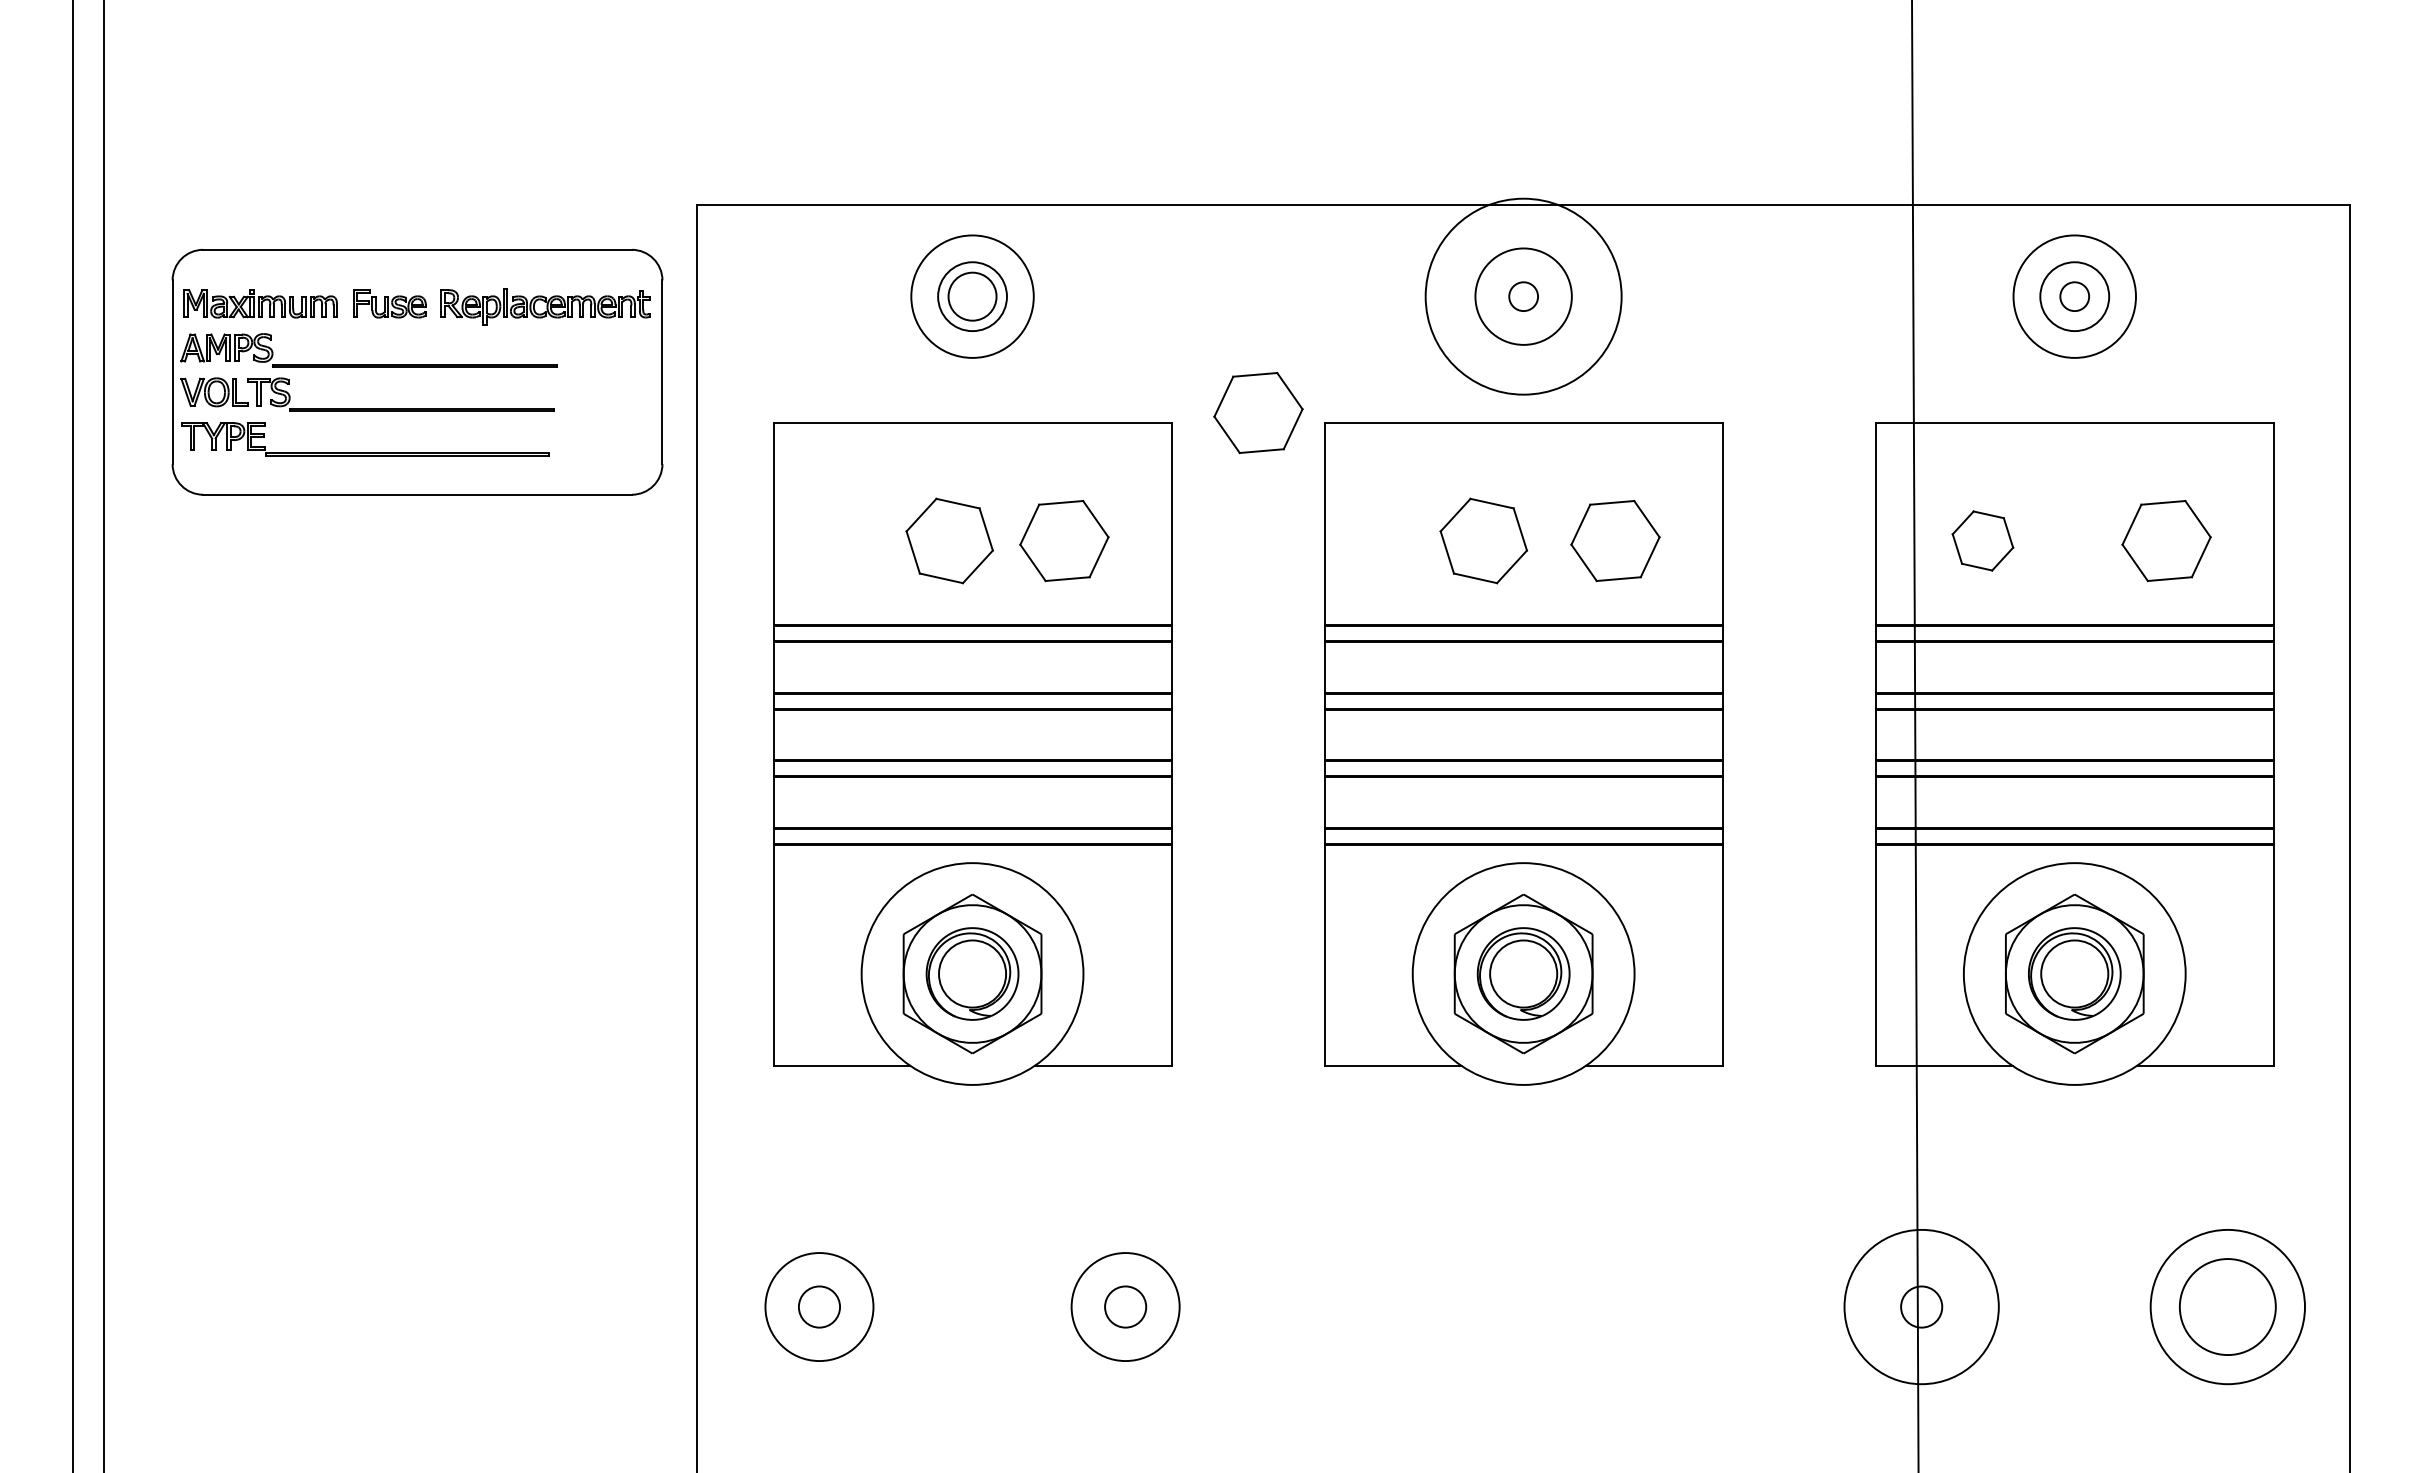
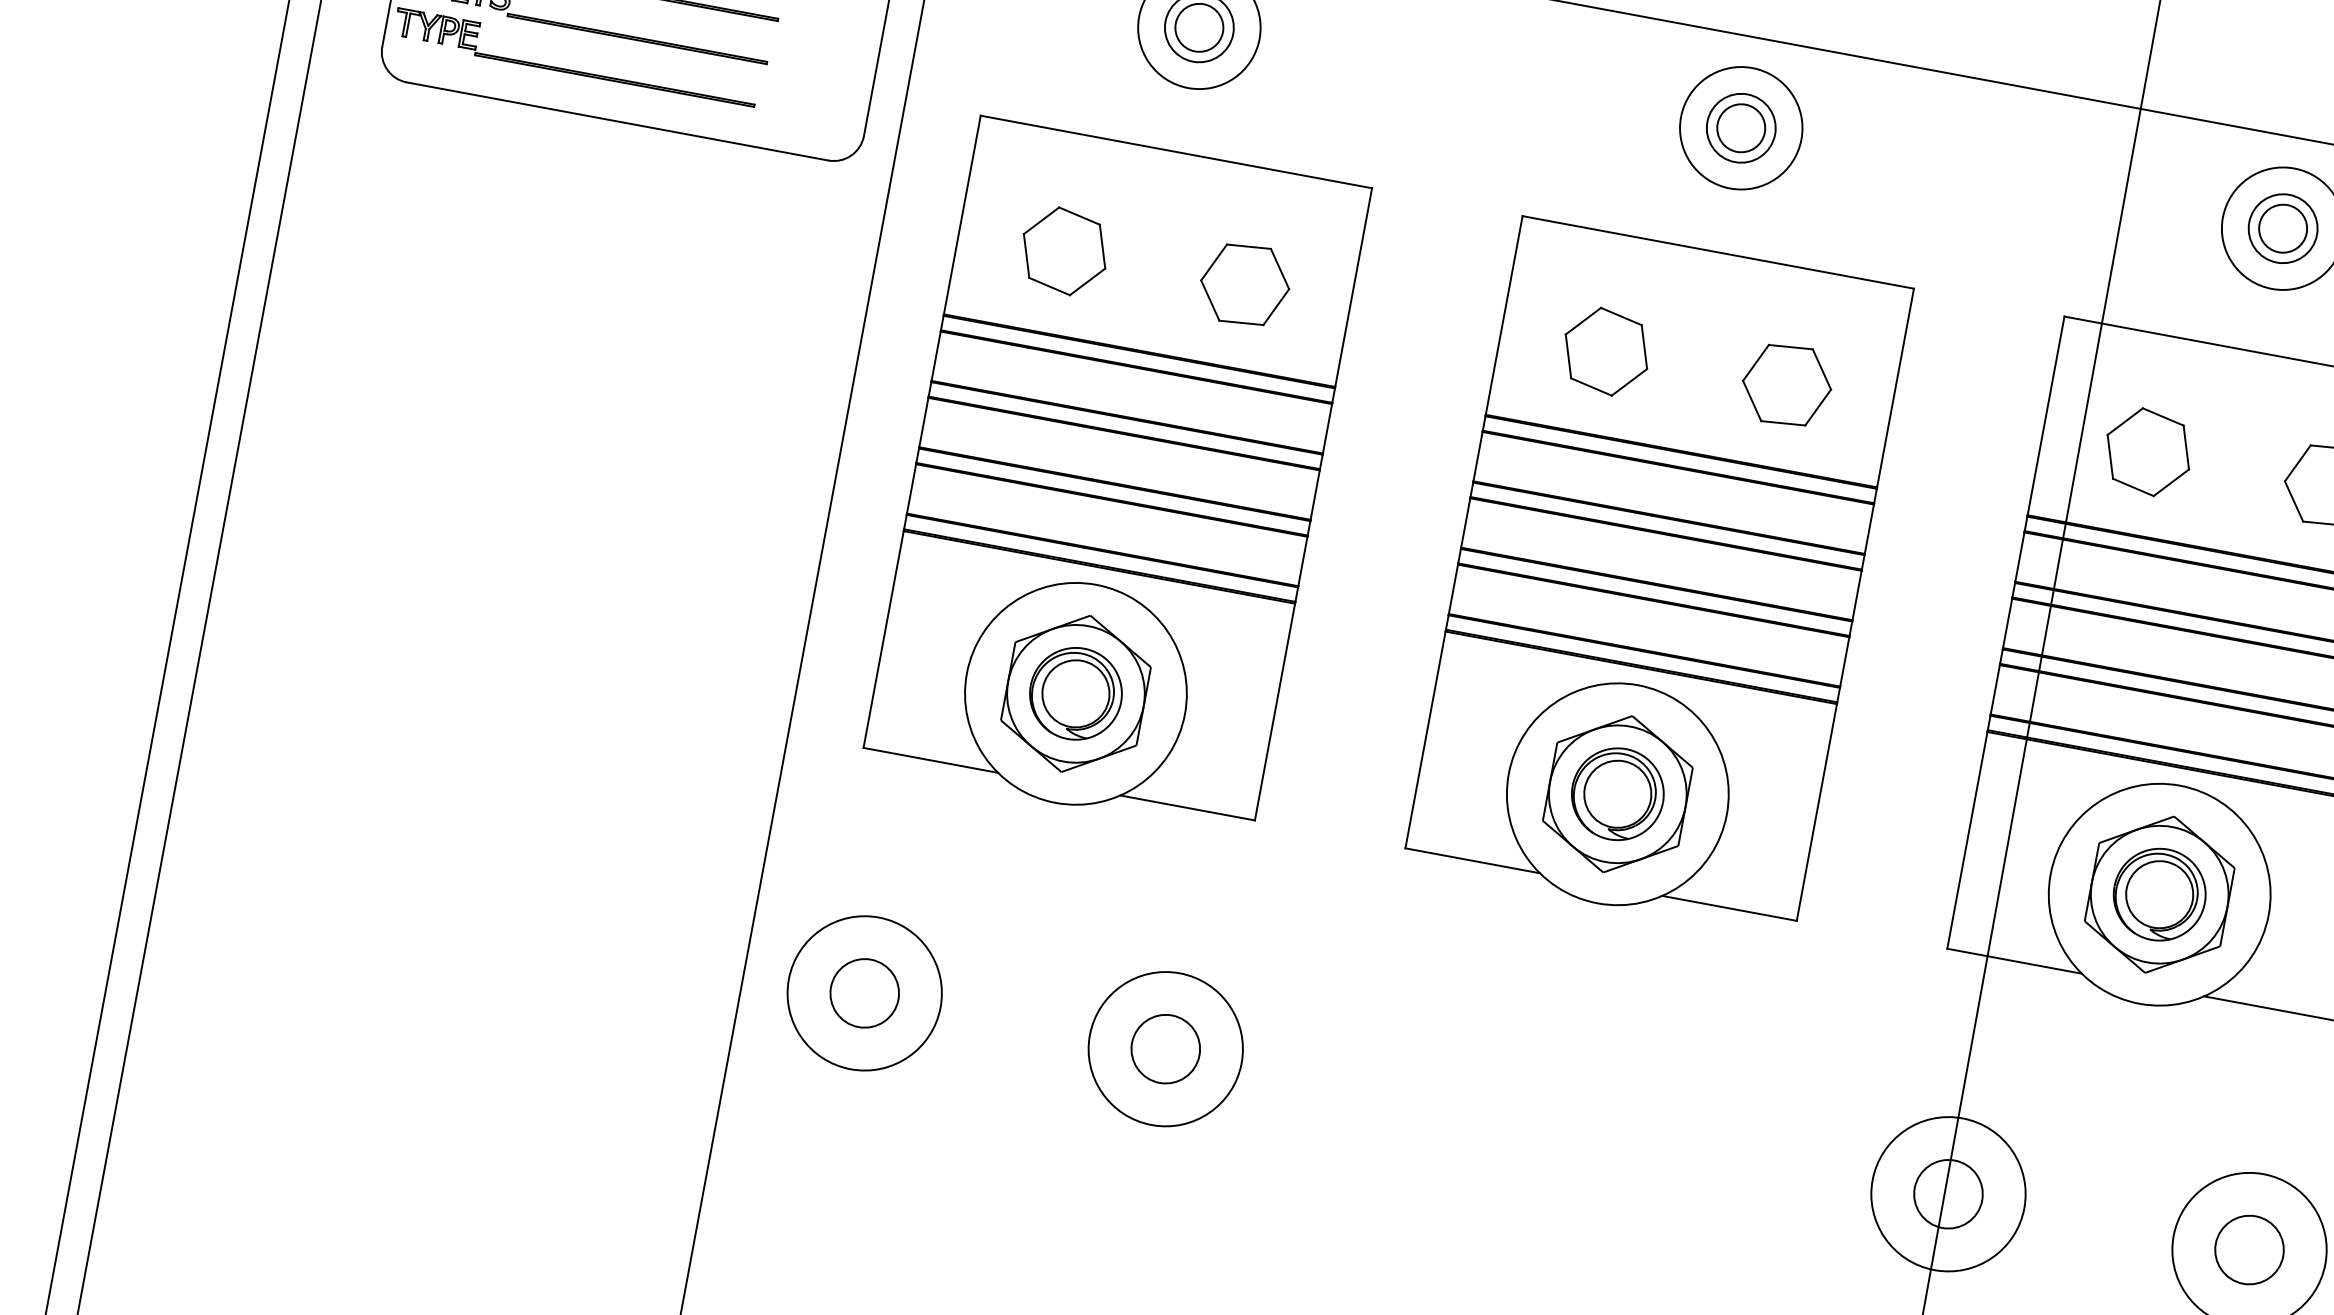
circle: (1523, 296) -> (1741, 128), size x0.62
circle: (1523, 296) -> (1741, 128), size x0.71
circle: (1523, 296) -> (1741, 128), size x1.67
circle: (2074, 296) -> (2282, 228), size x1.67
part: (1258, 413) -> (1459, 194), removed
part: (949, 540) -> (1064, 250), moved
part: (1483, 540) -> (1606, 351), moved
part: (1982, 540) -> (2147, 451), size x1.43
circle: (819, 1306) -> (864, 992), size x1.43
circle: (819, 1306) -> (864, 992), size x1.67
circle: (1125, 1306) -> (1165, 1048), size x1.43
circle: (1125, 1306) -> (1165, 1048), size x1.67
circle: (1921, 1306) -> (1948, 1193), size x1.67
circle: (2227, 1306) -> (2249, 1249), size x0.71

